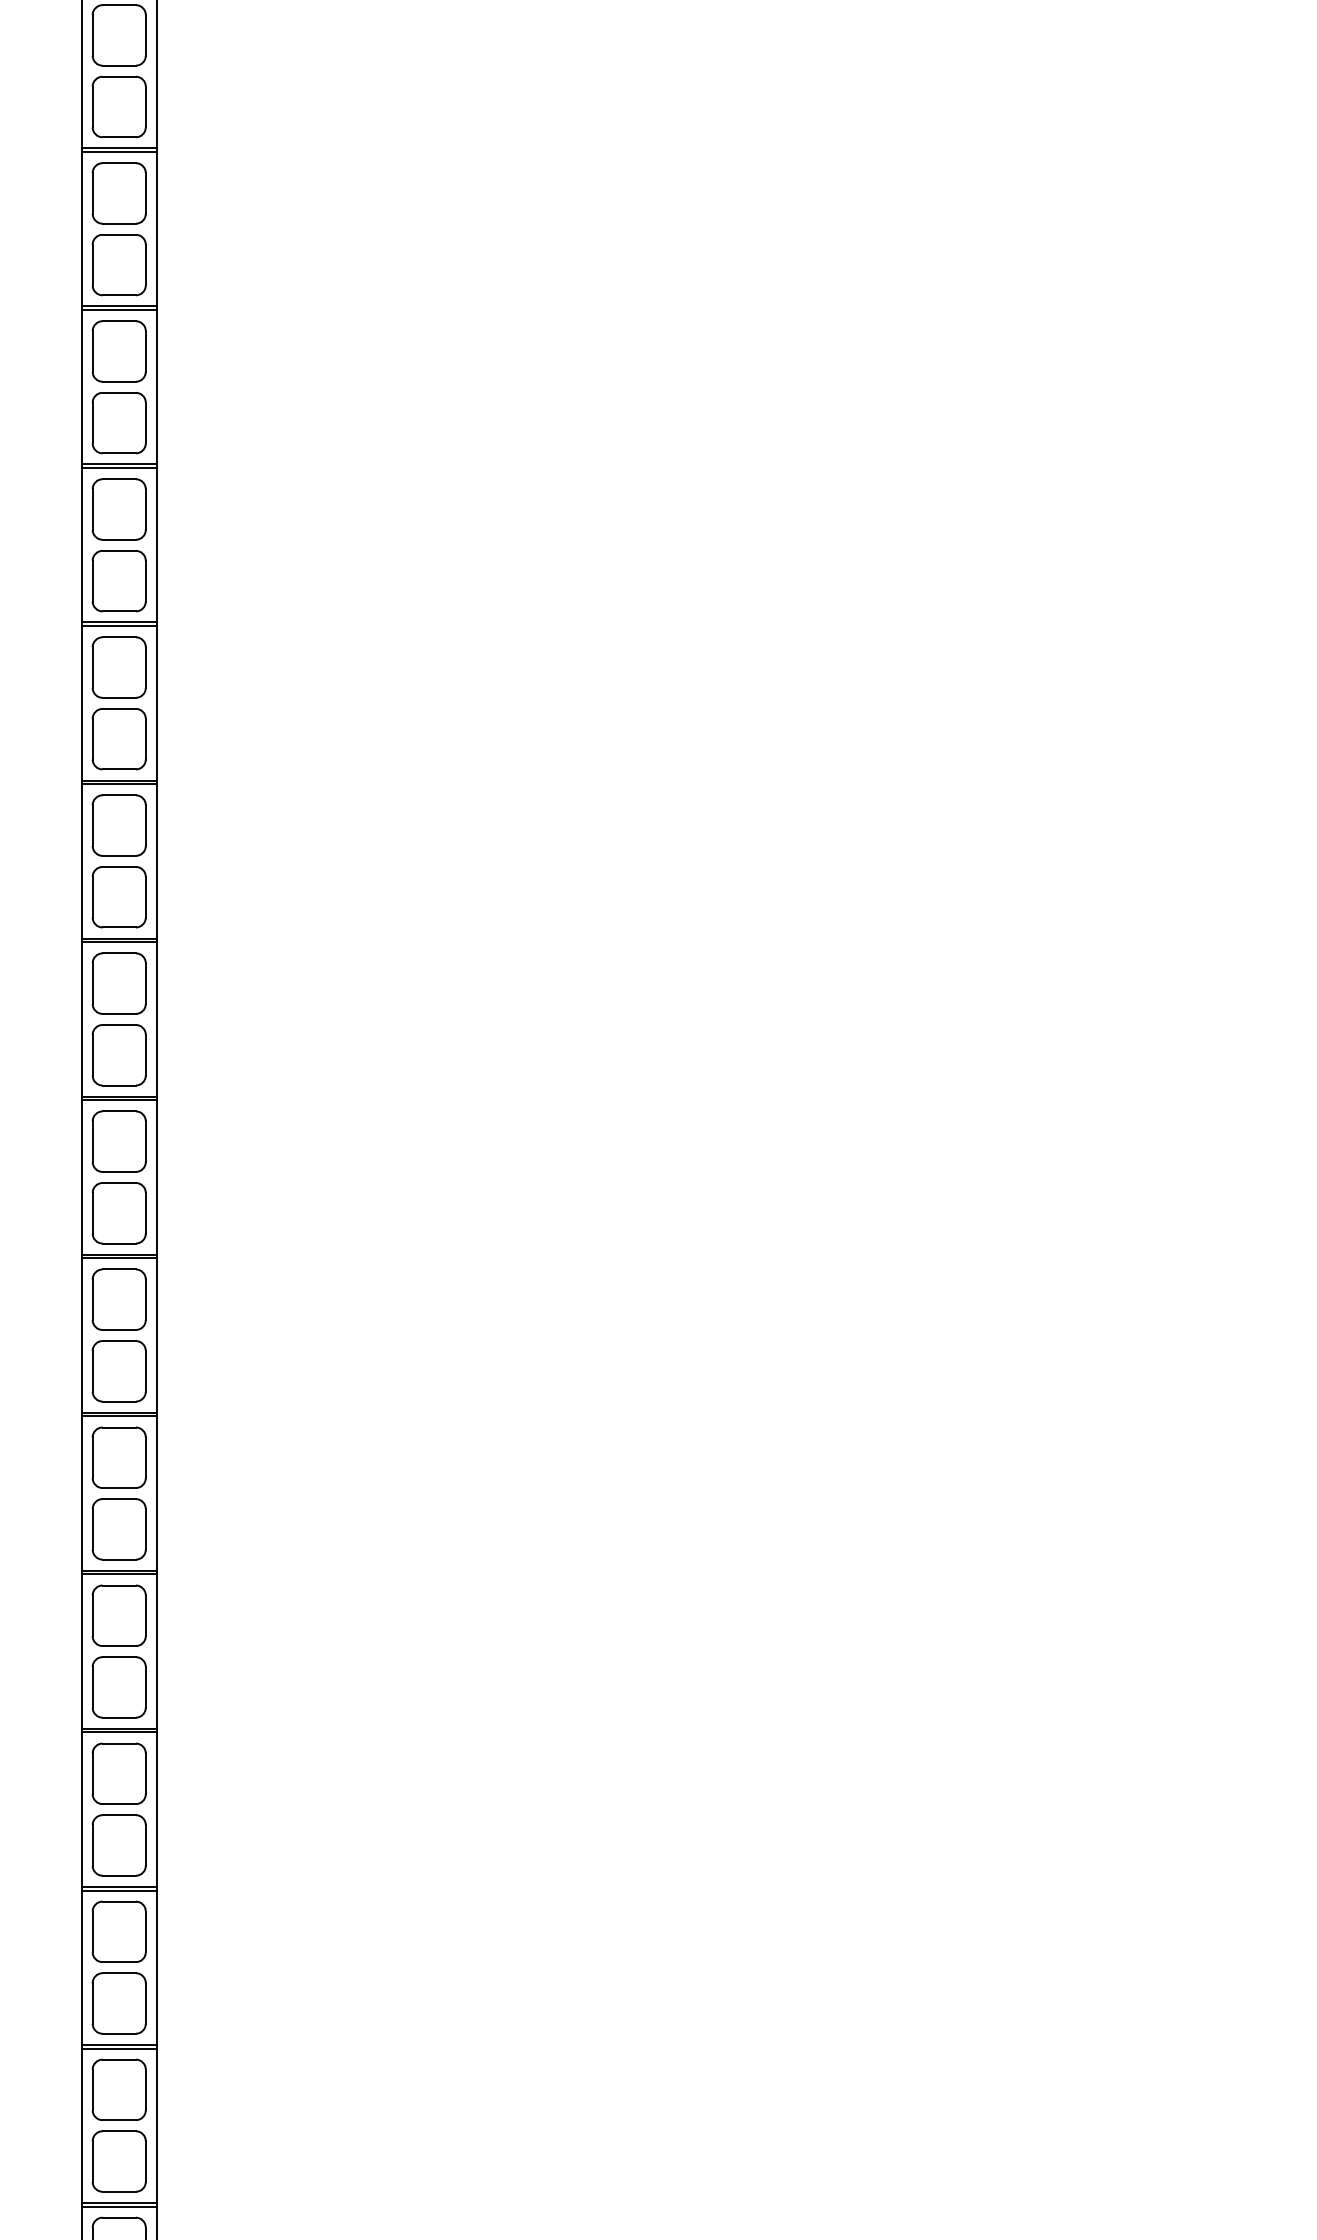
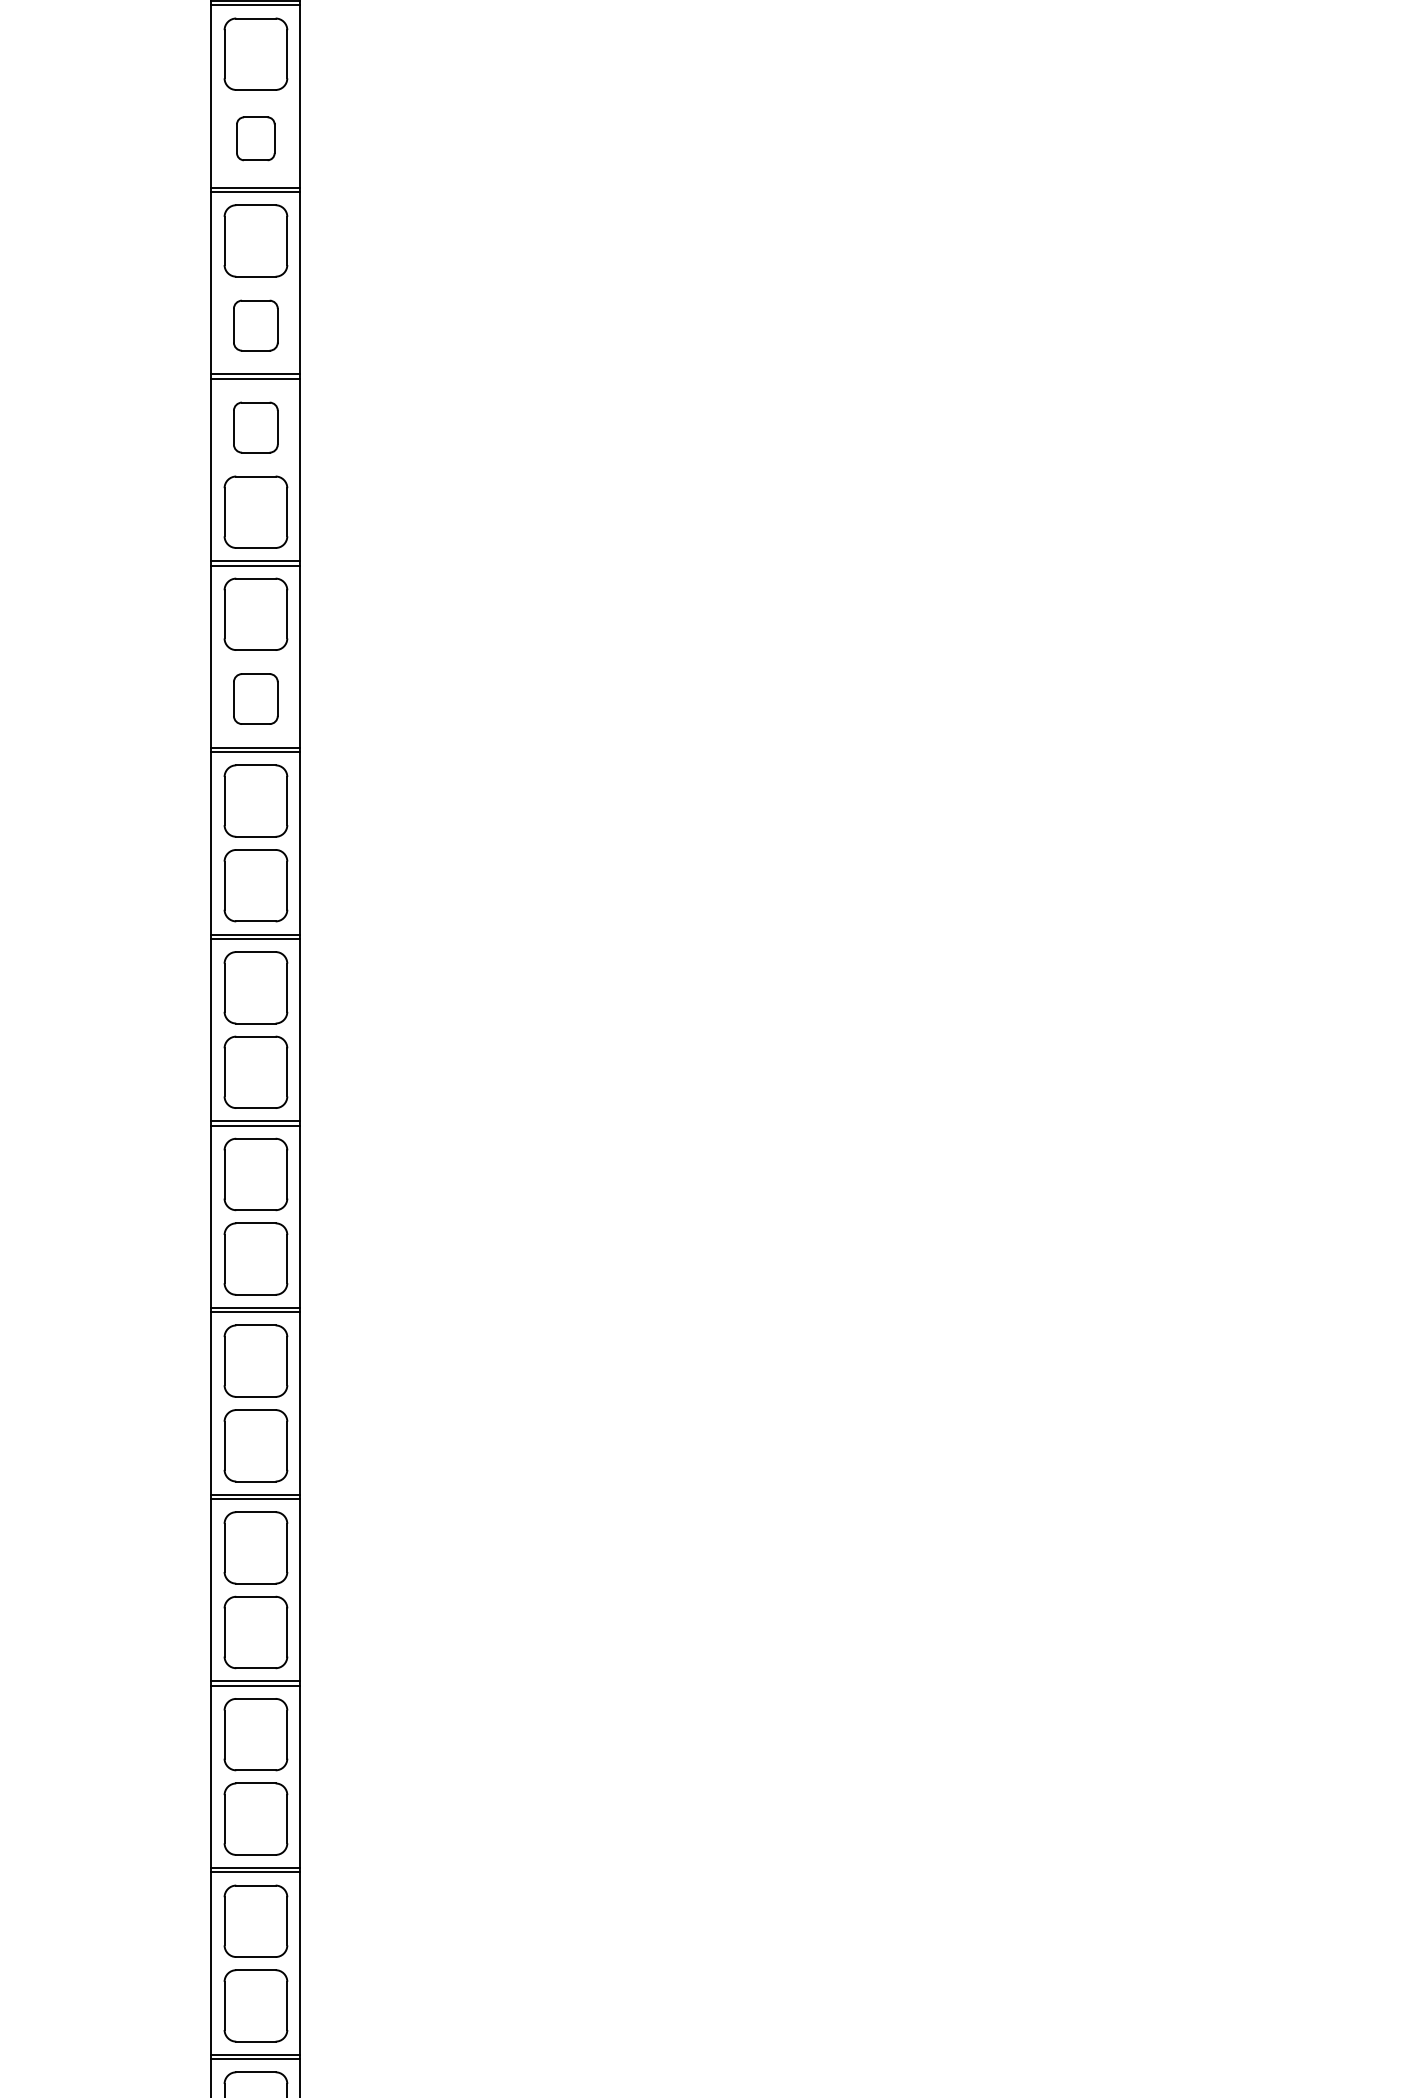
part: (118, 264) -> (255, 138), size x0.6
part: (118, 423) -> (255, 326), size x0.7
part: (118, 509) -> (255, 427), size x0.7
part: (118, 739) -> (255, 699), size x0.7

